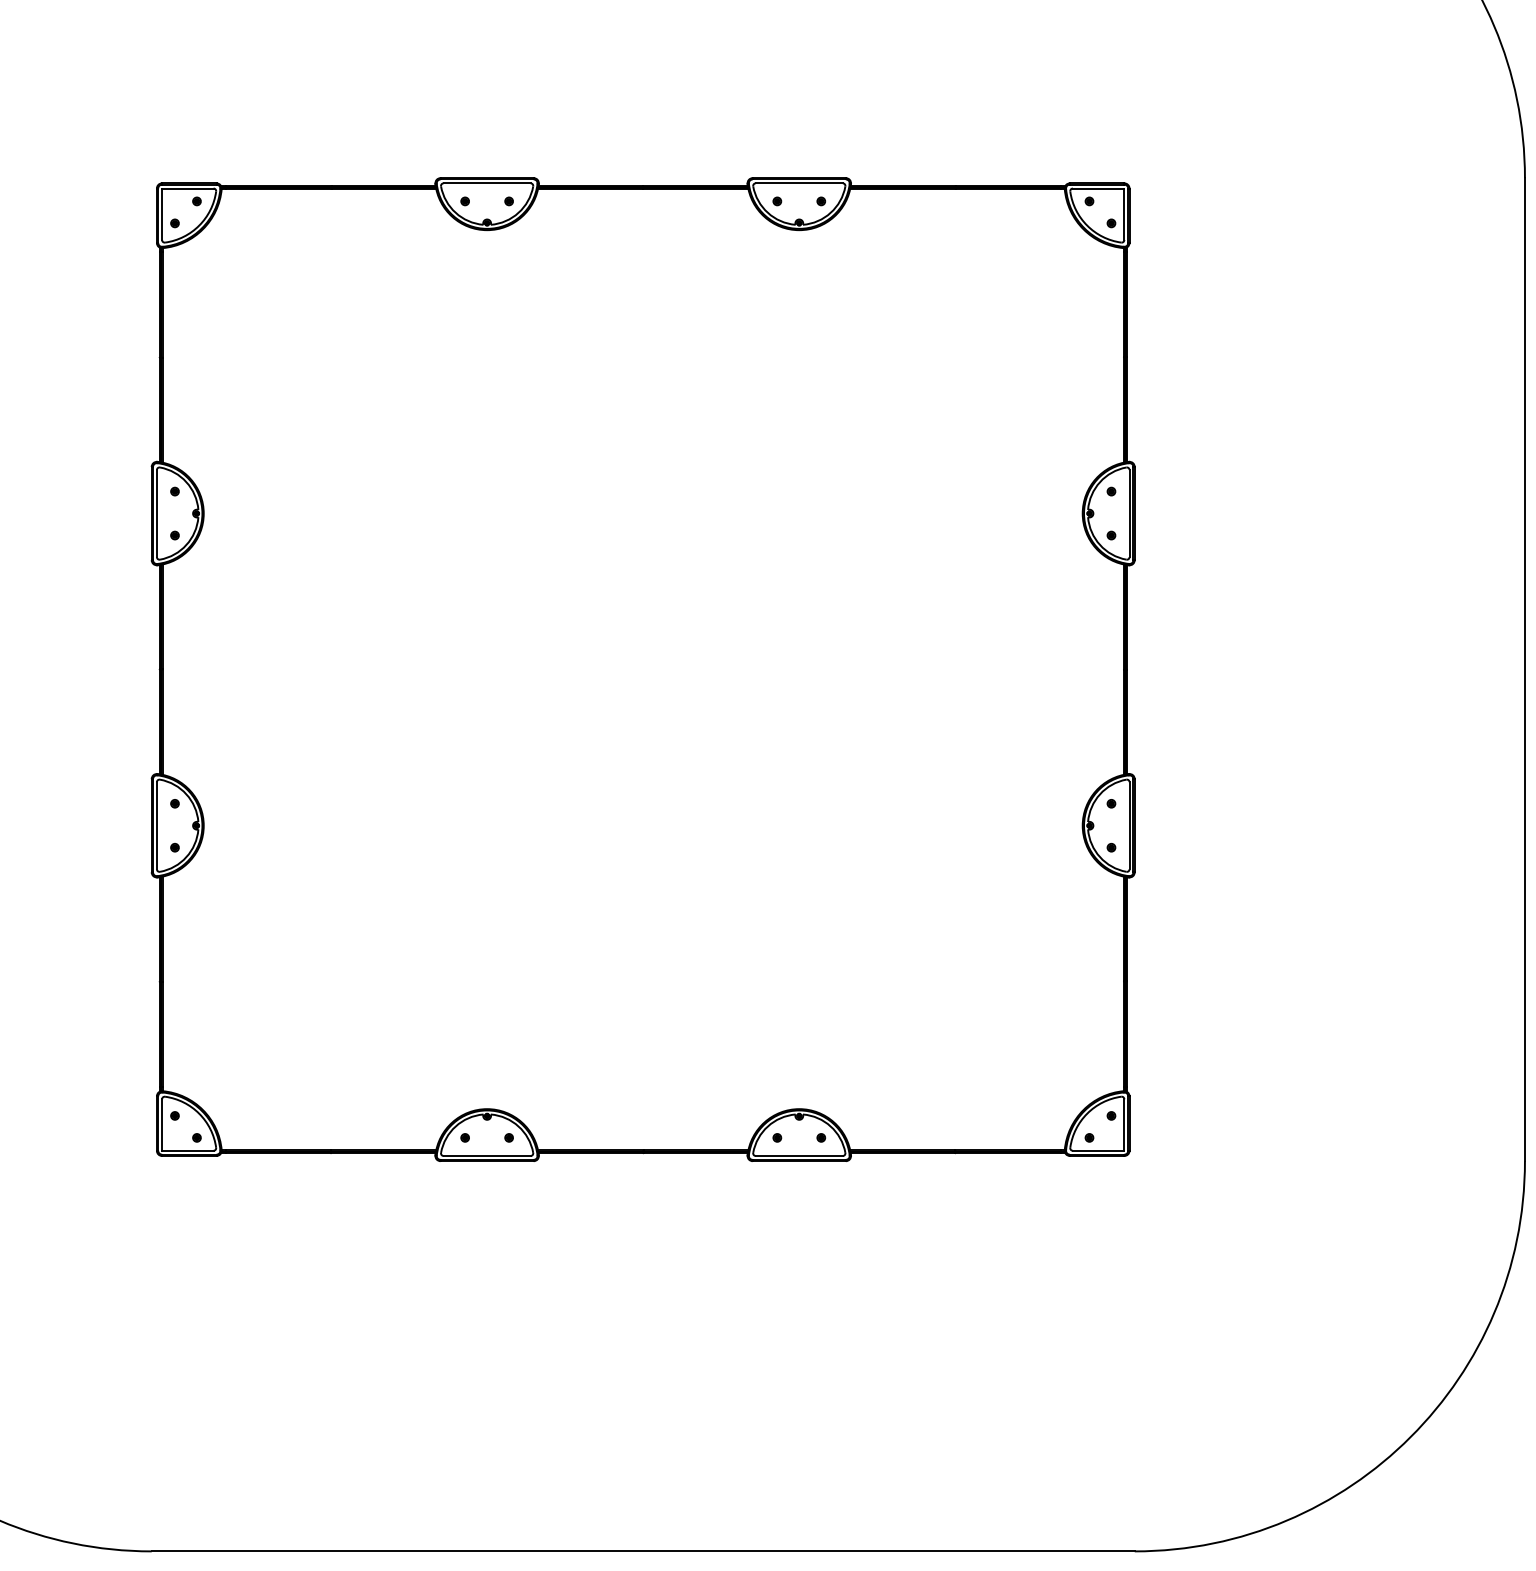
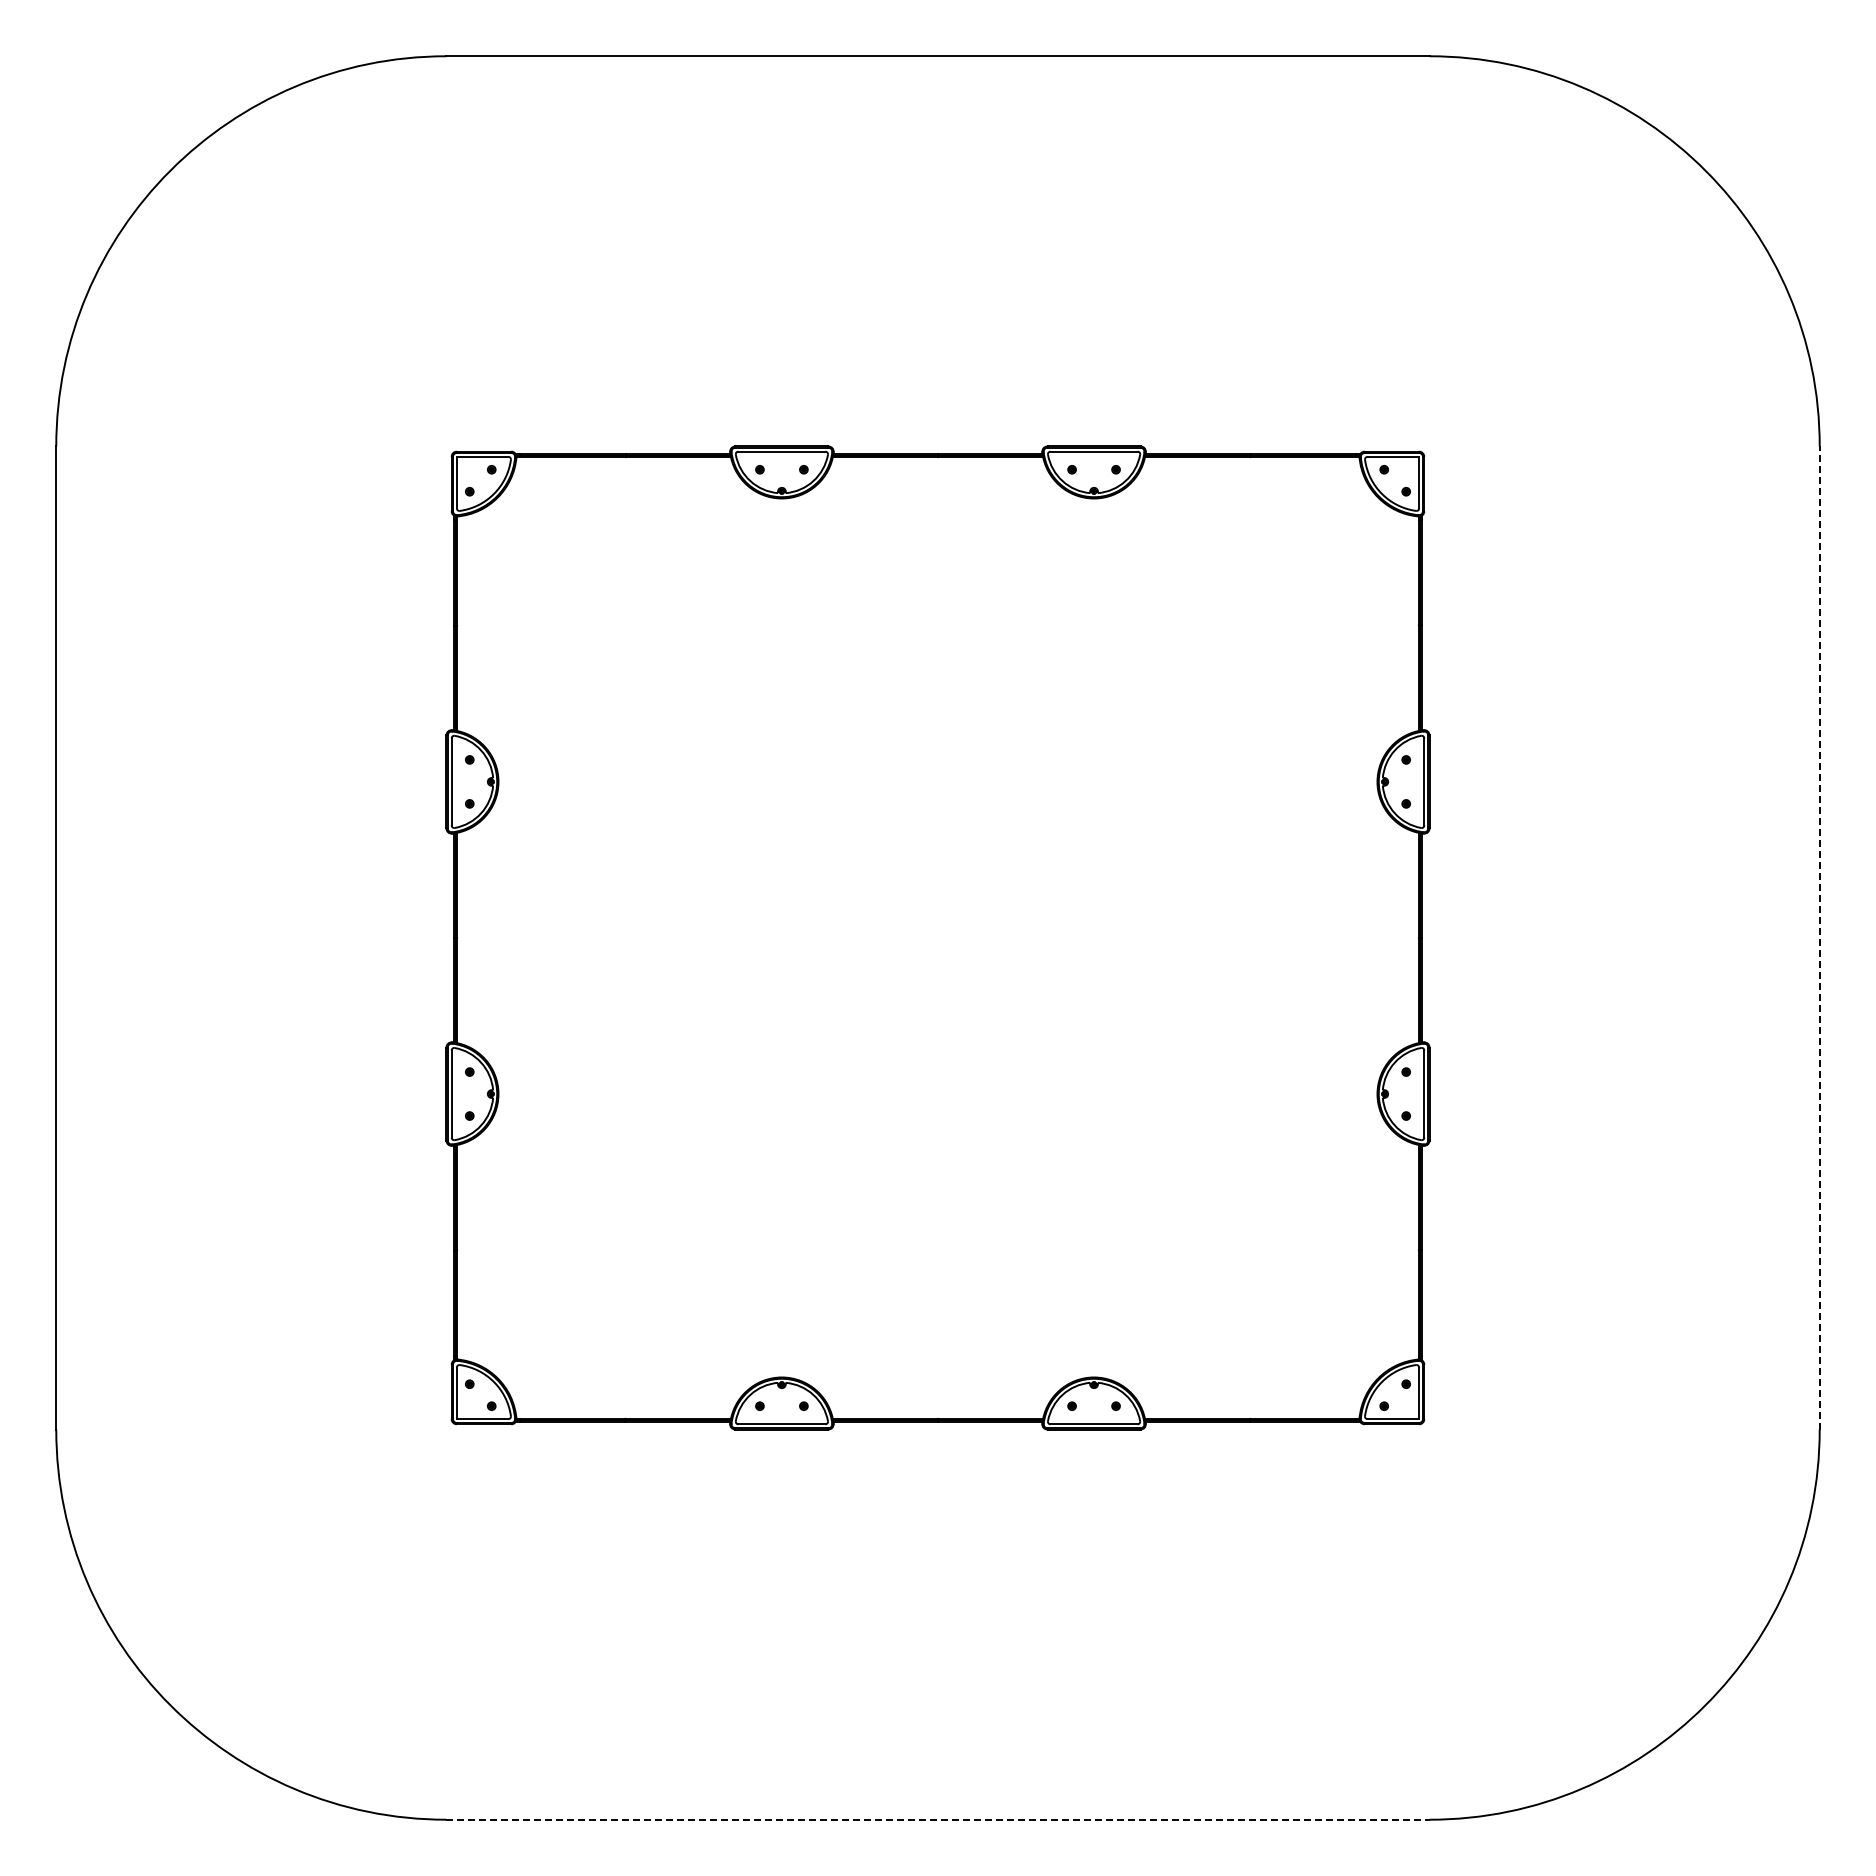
line: (1524, 669) -> (1819, 937), solid -> dashed
line: (643, 1551) -> (938, 1819), solid -> dashed

